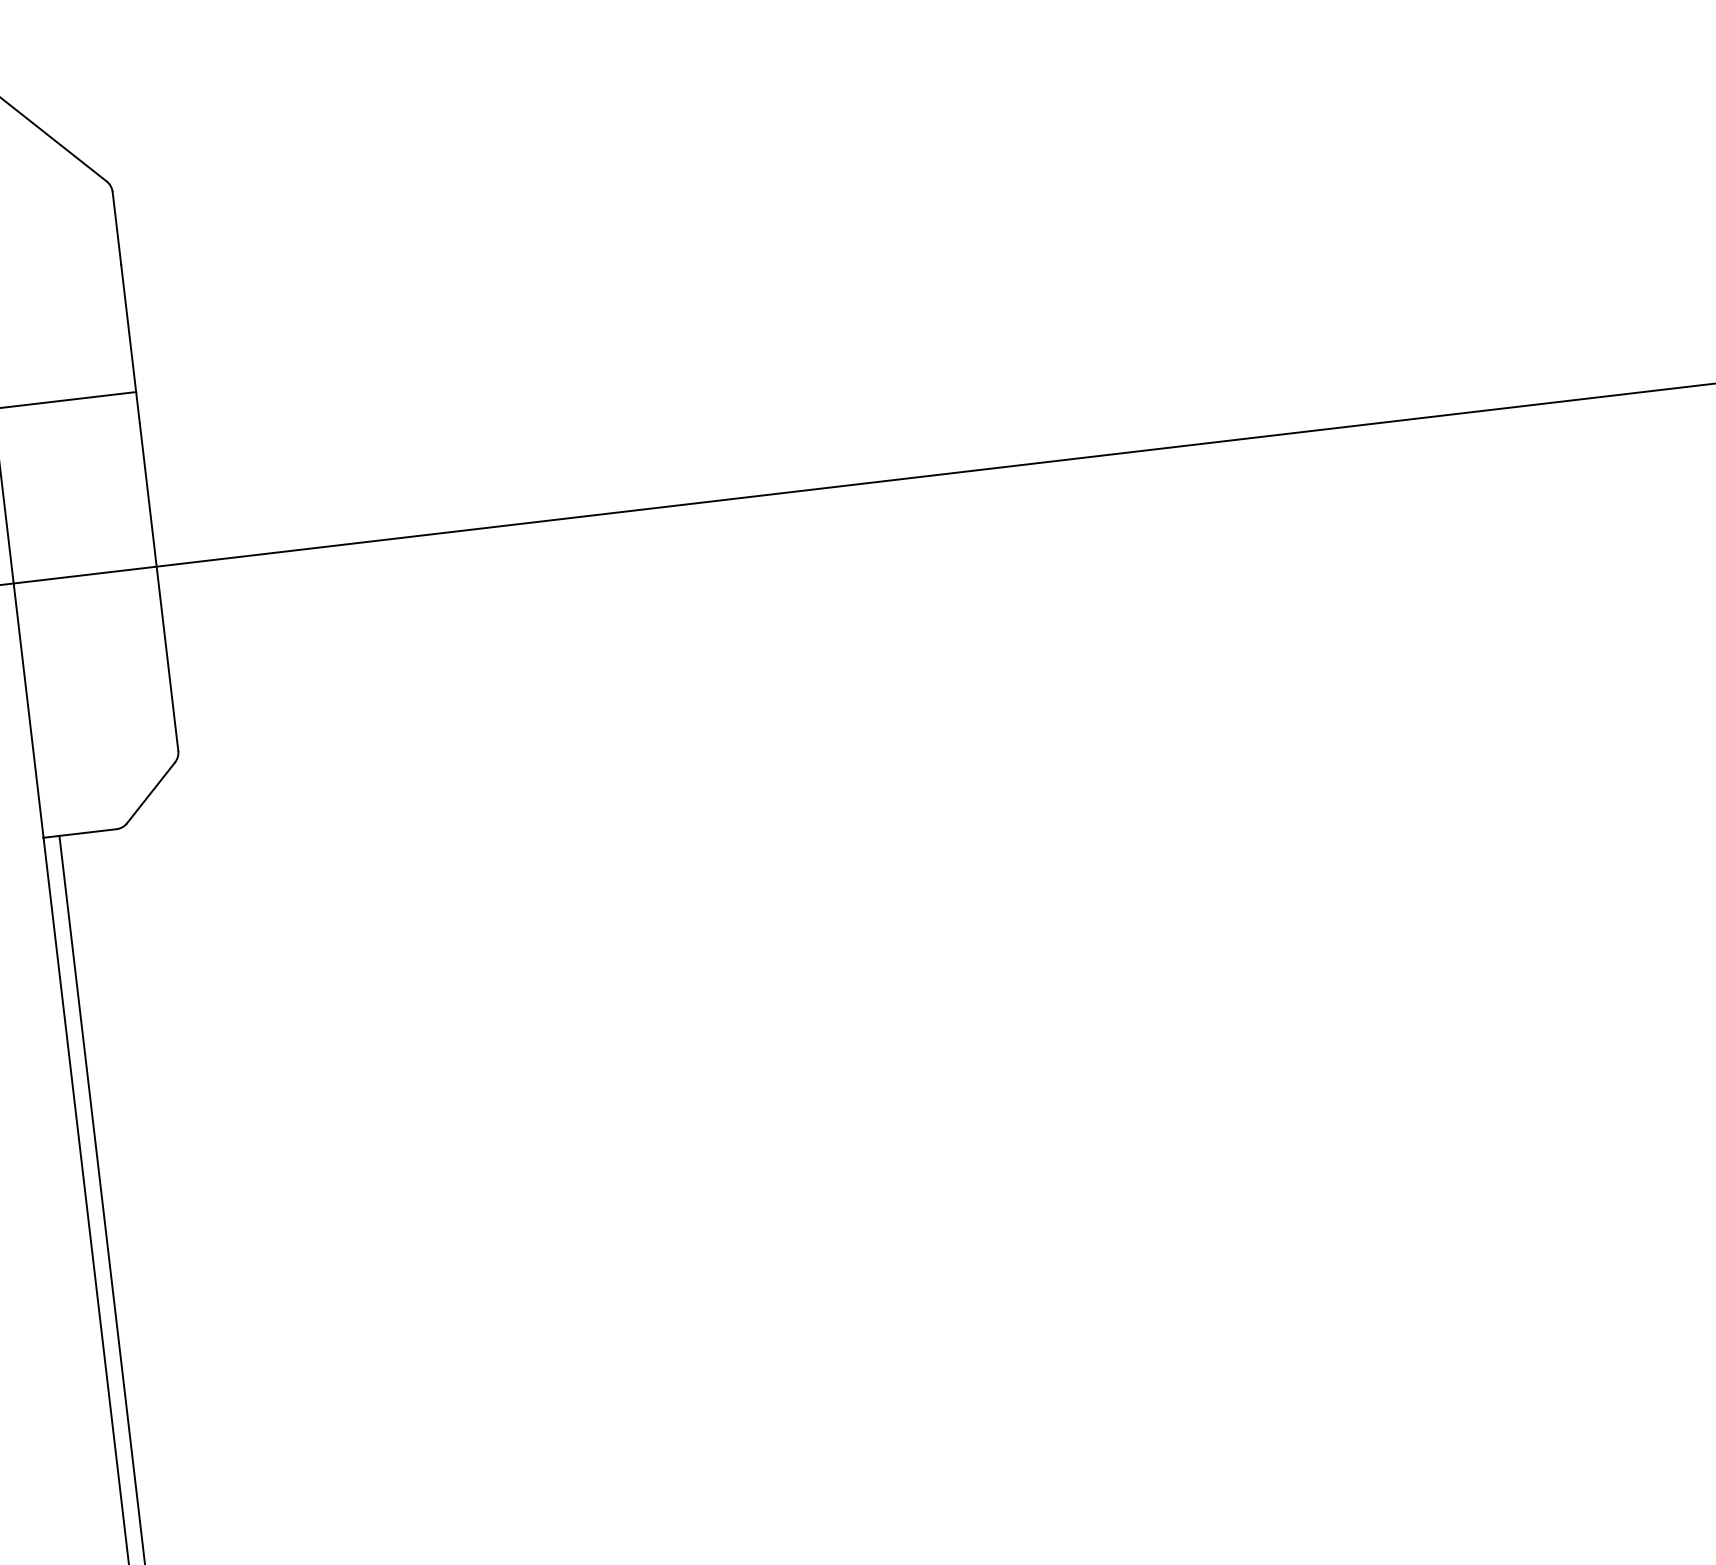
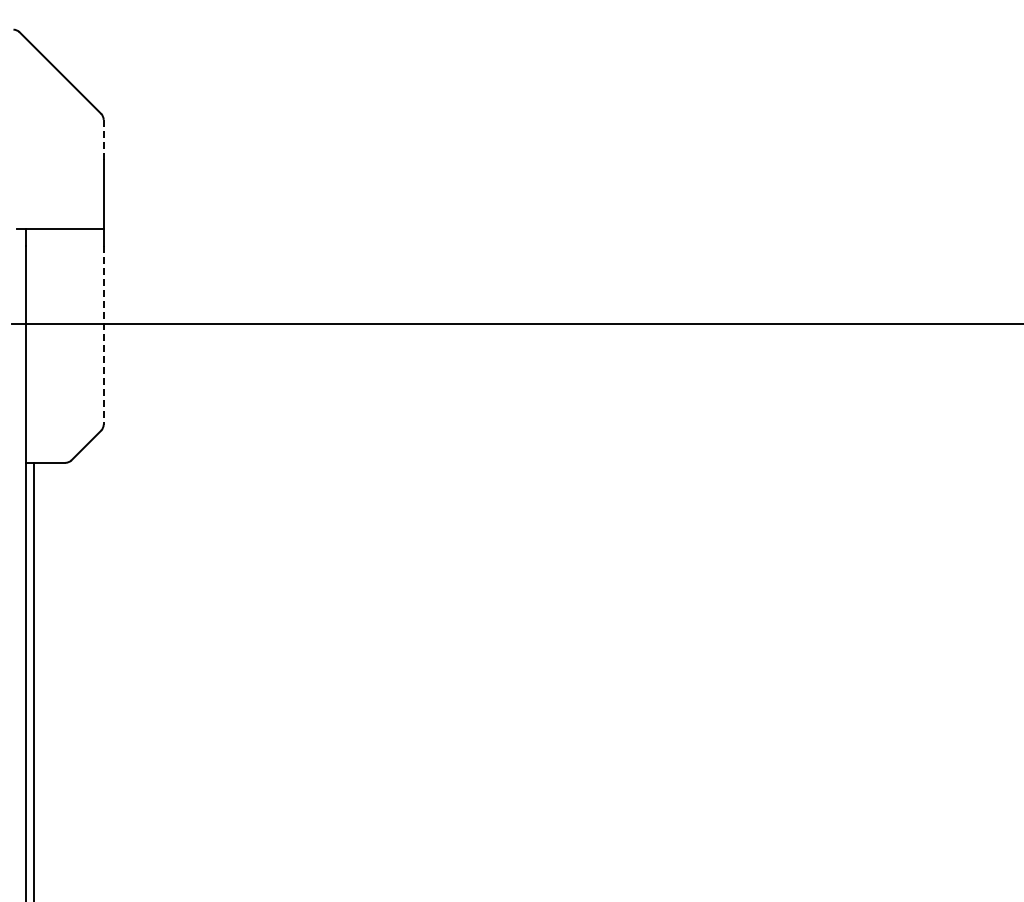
line: (116, 228) -> (103, 139), solid -> dashed
line: (158, 587) -> (103, 335), solid -> dashed

